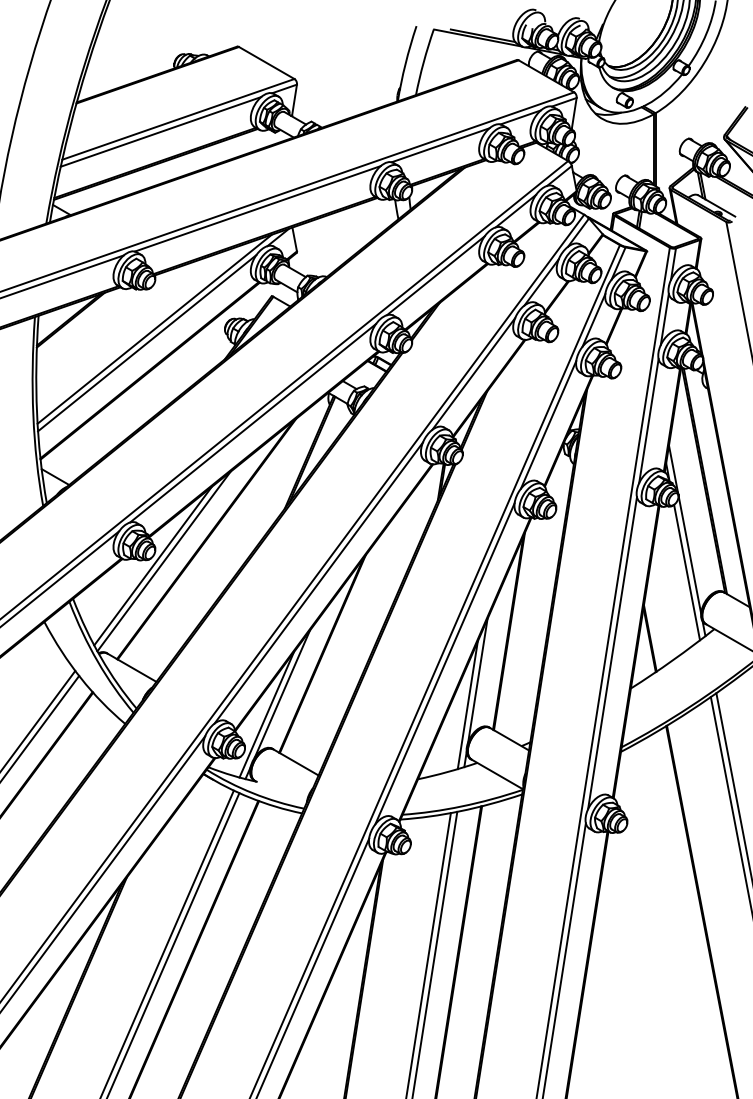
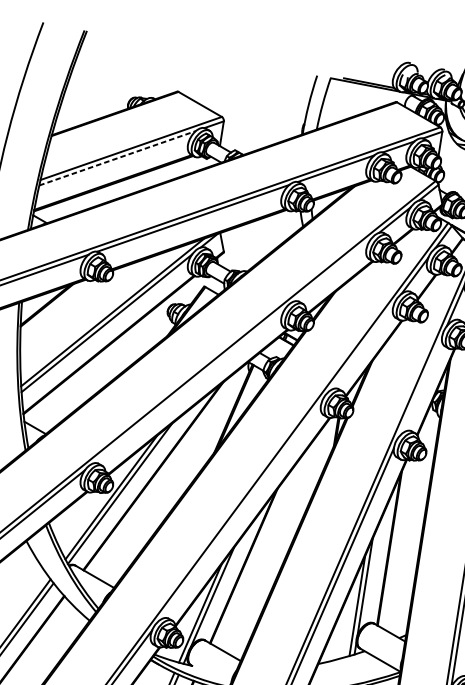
line: (161, 131) -> (118, 157), solid -> dashed
line: (435, 275) -> (332, 270), removed
line: (473, 373) -> (361, 347), removed
line: (252, 423) -> (189, 386), removed
line: (548, 424) -> (420, 386), removed
line: (318, 582) -> (240, 510), removed

